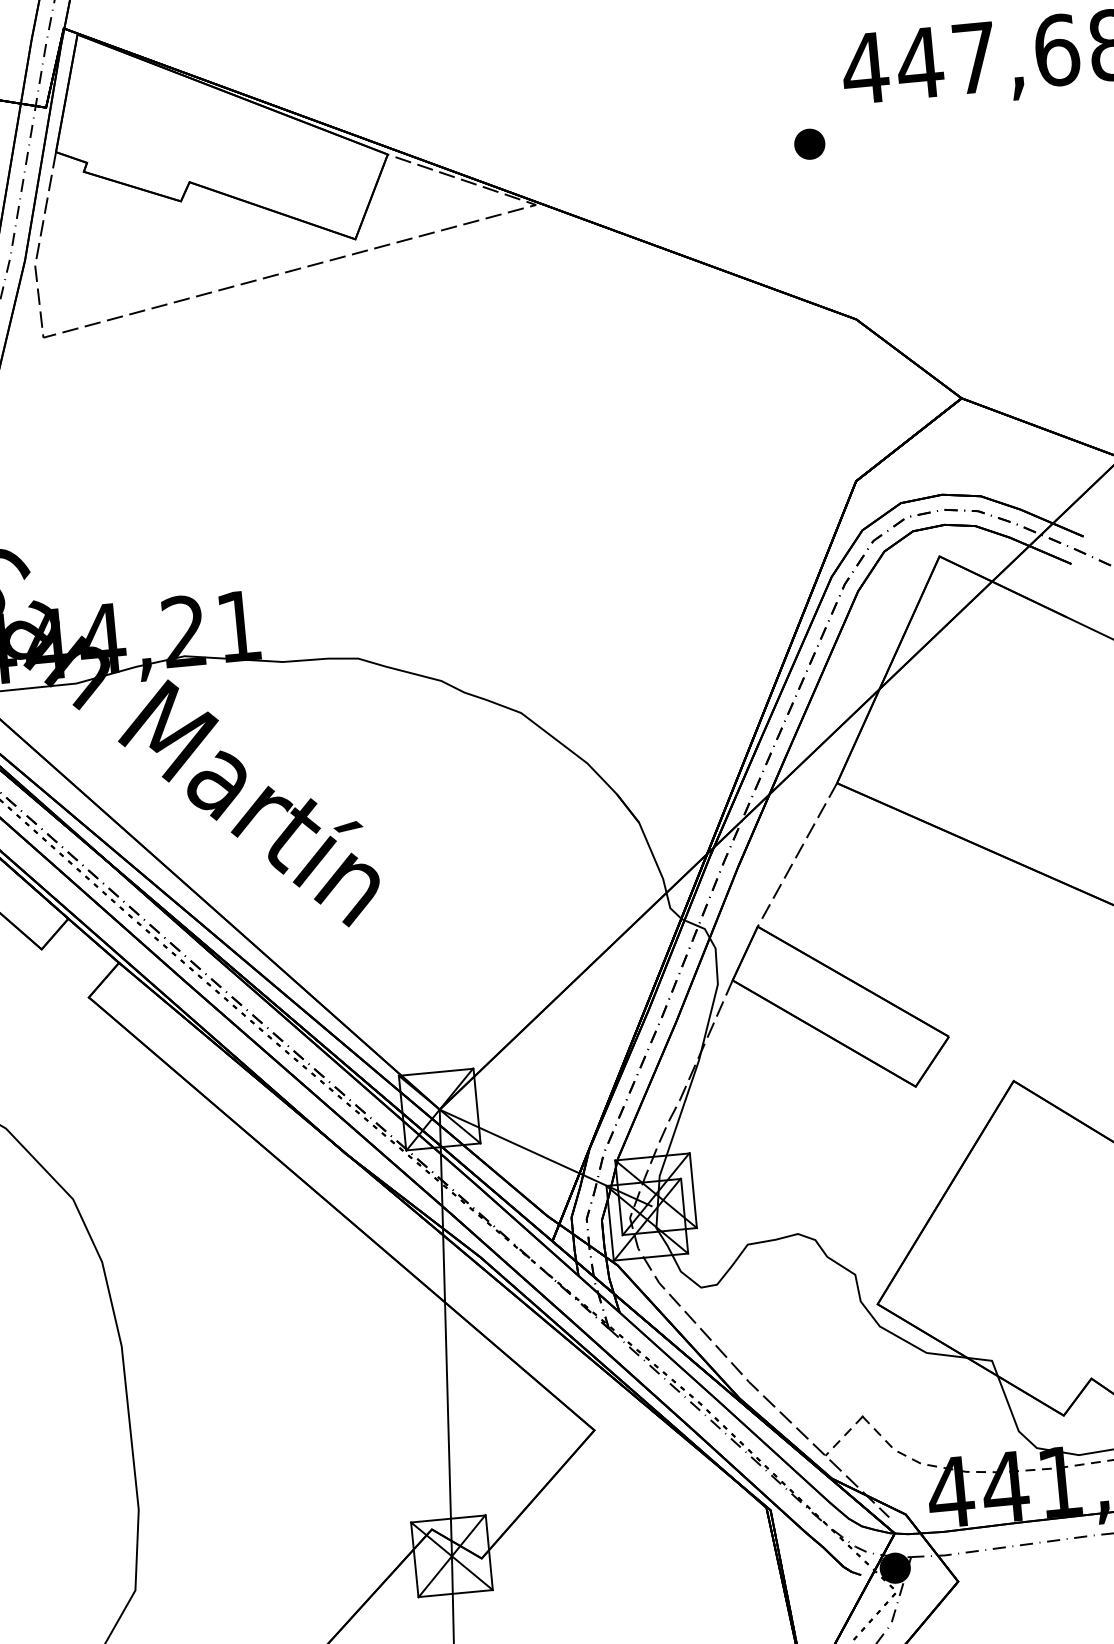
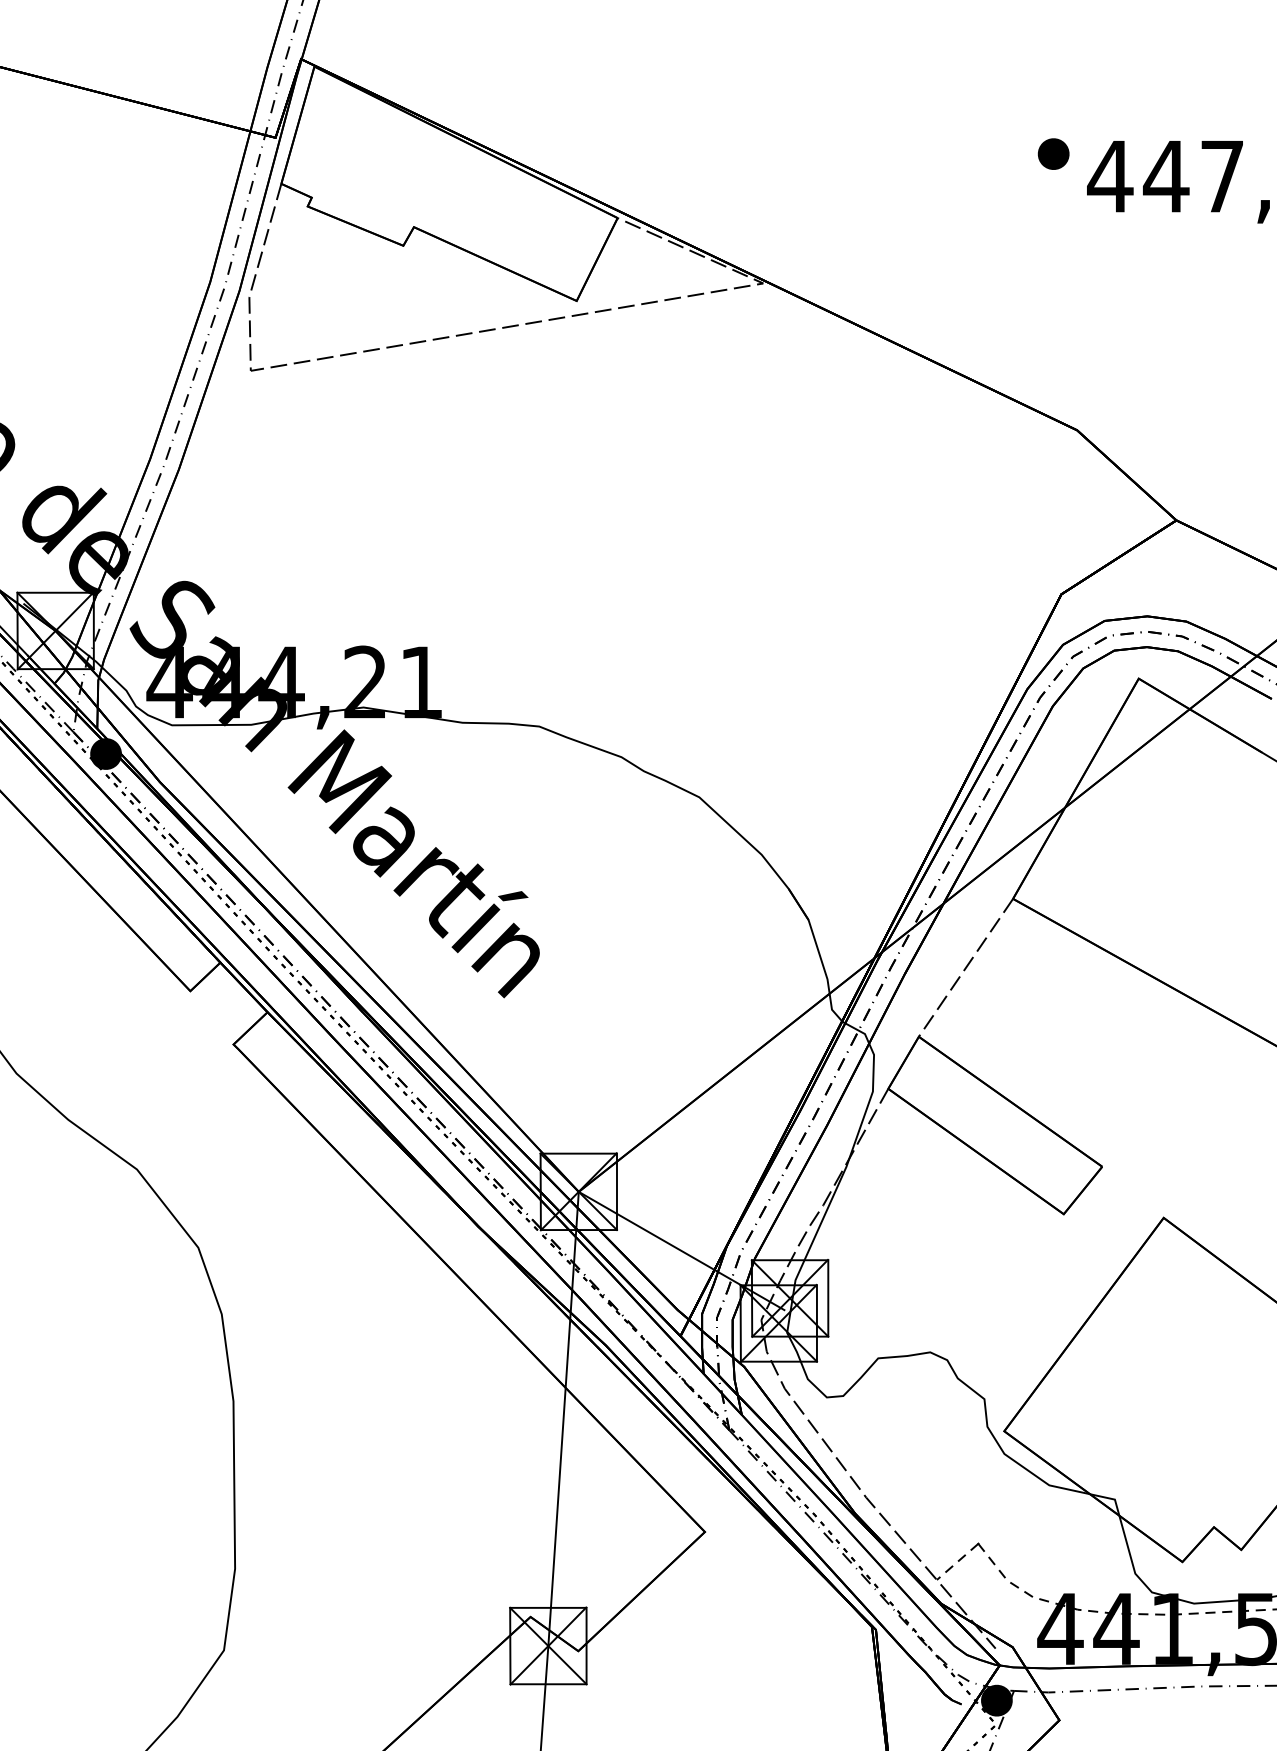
part: (809, 143) -> (1053, 153), moved

